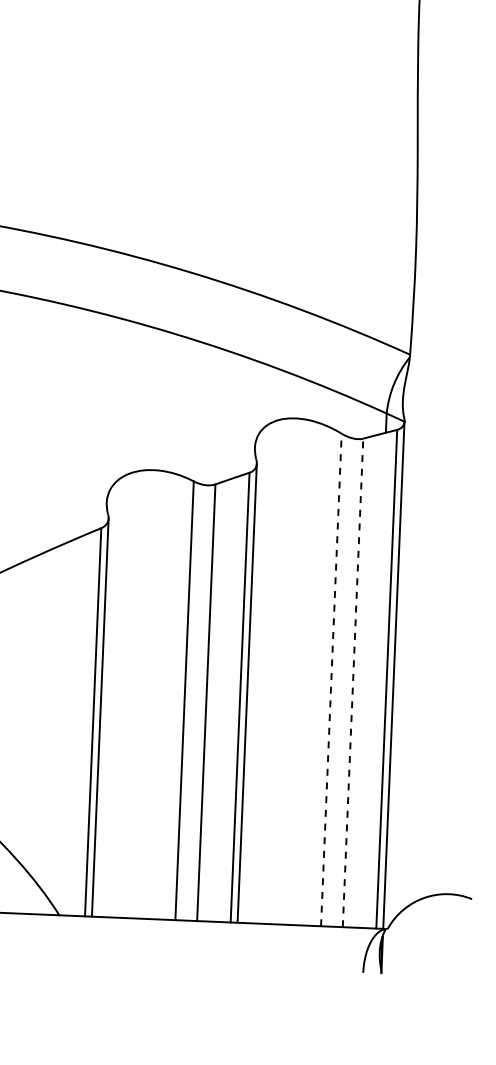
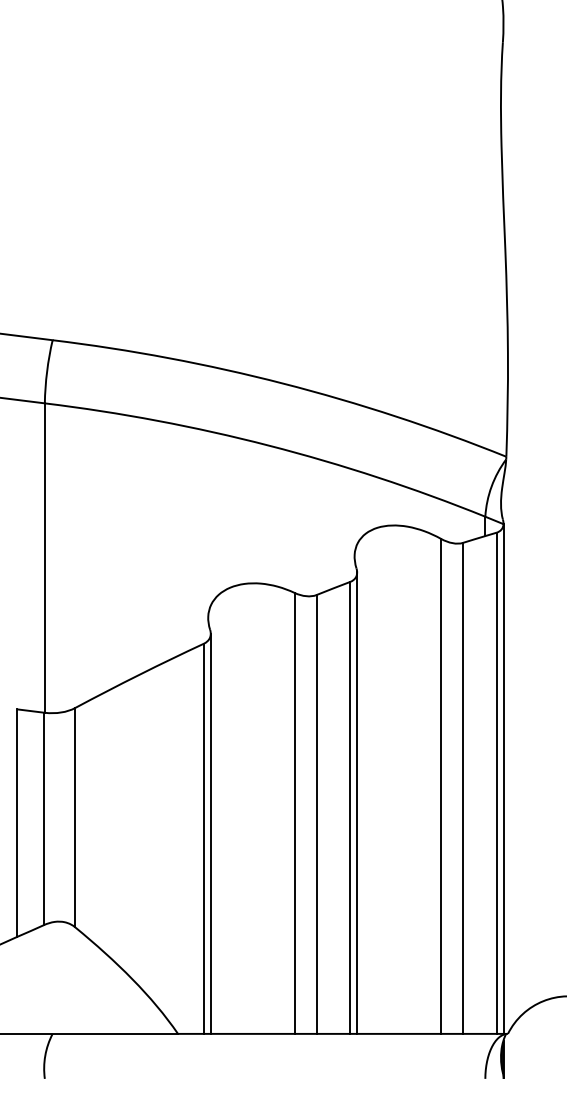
line: (331, 680) -> (441, 786), dashed -> solid
line: (352, 681) -> (462, 787), dashed -> solid

